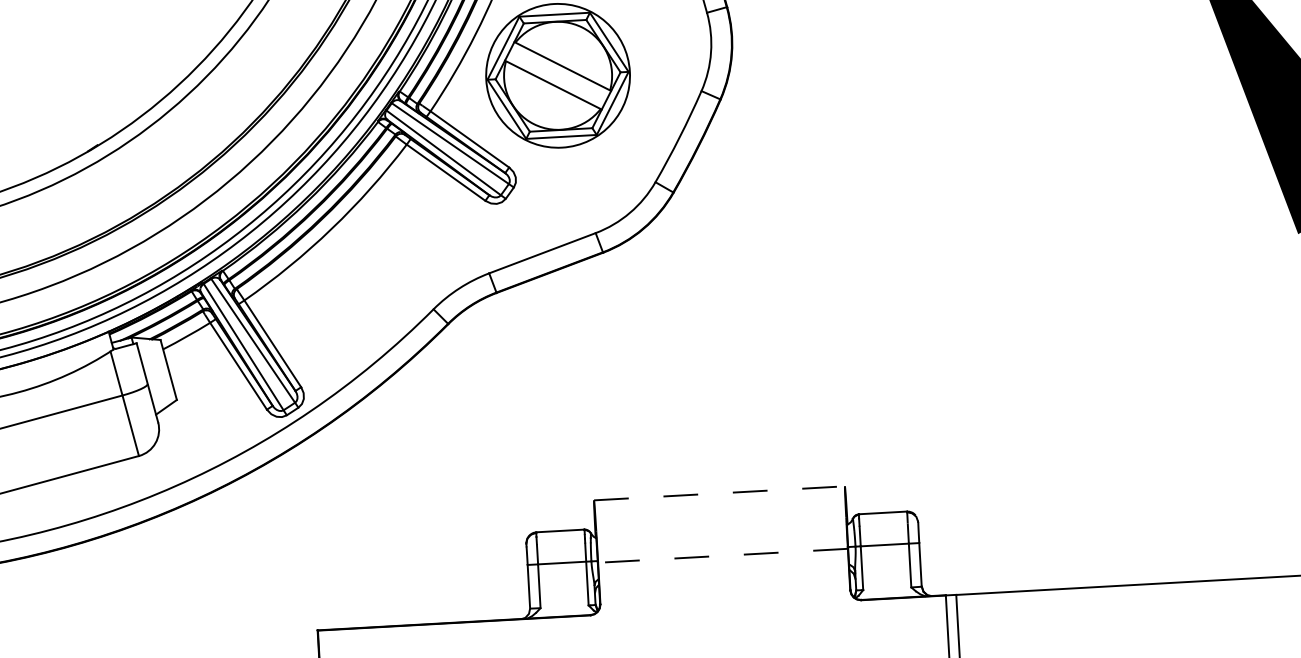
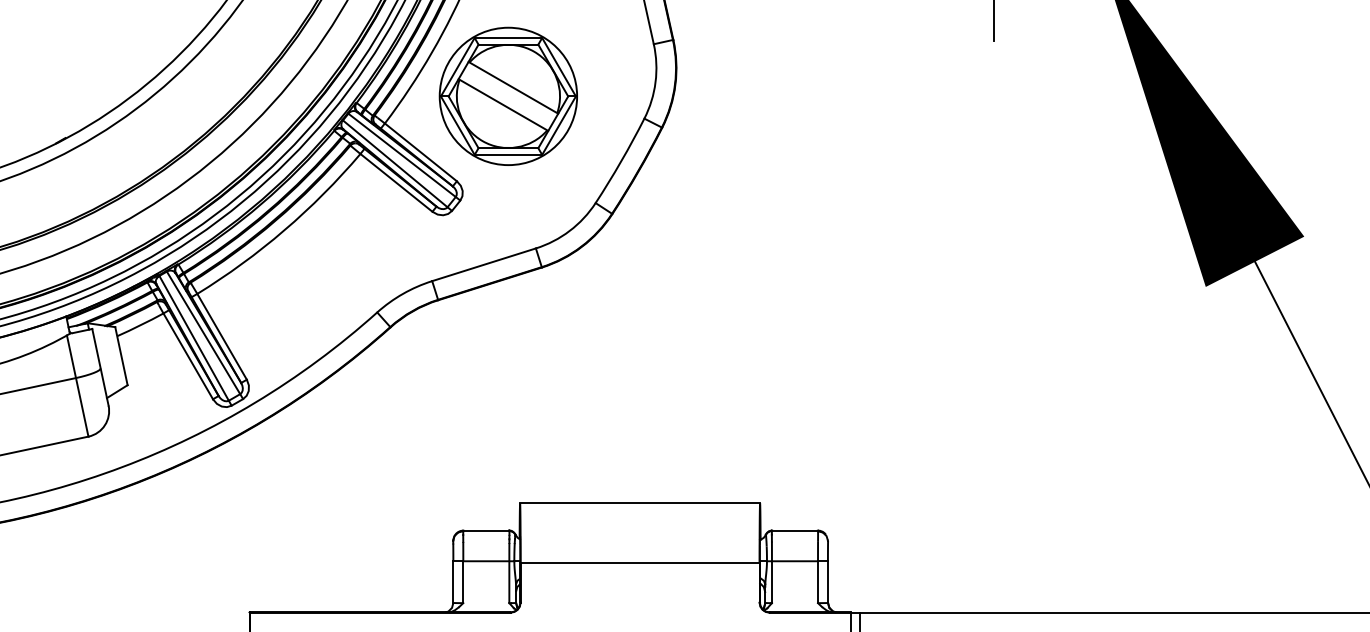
line: (719, 493) -> (640, 503), dashed -> solid
line: (722, 555) -> (639, 562), dashed -> solid

